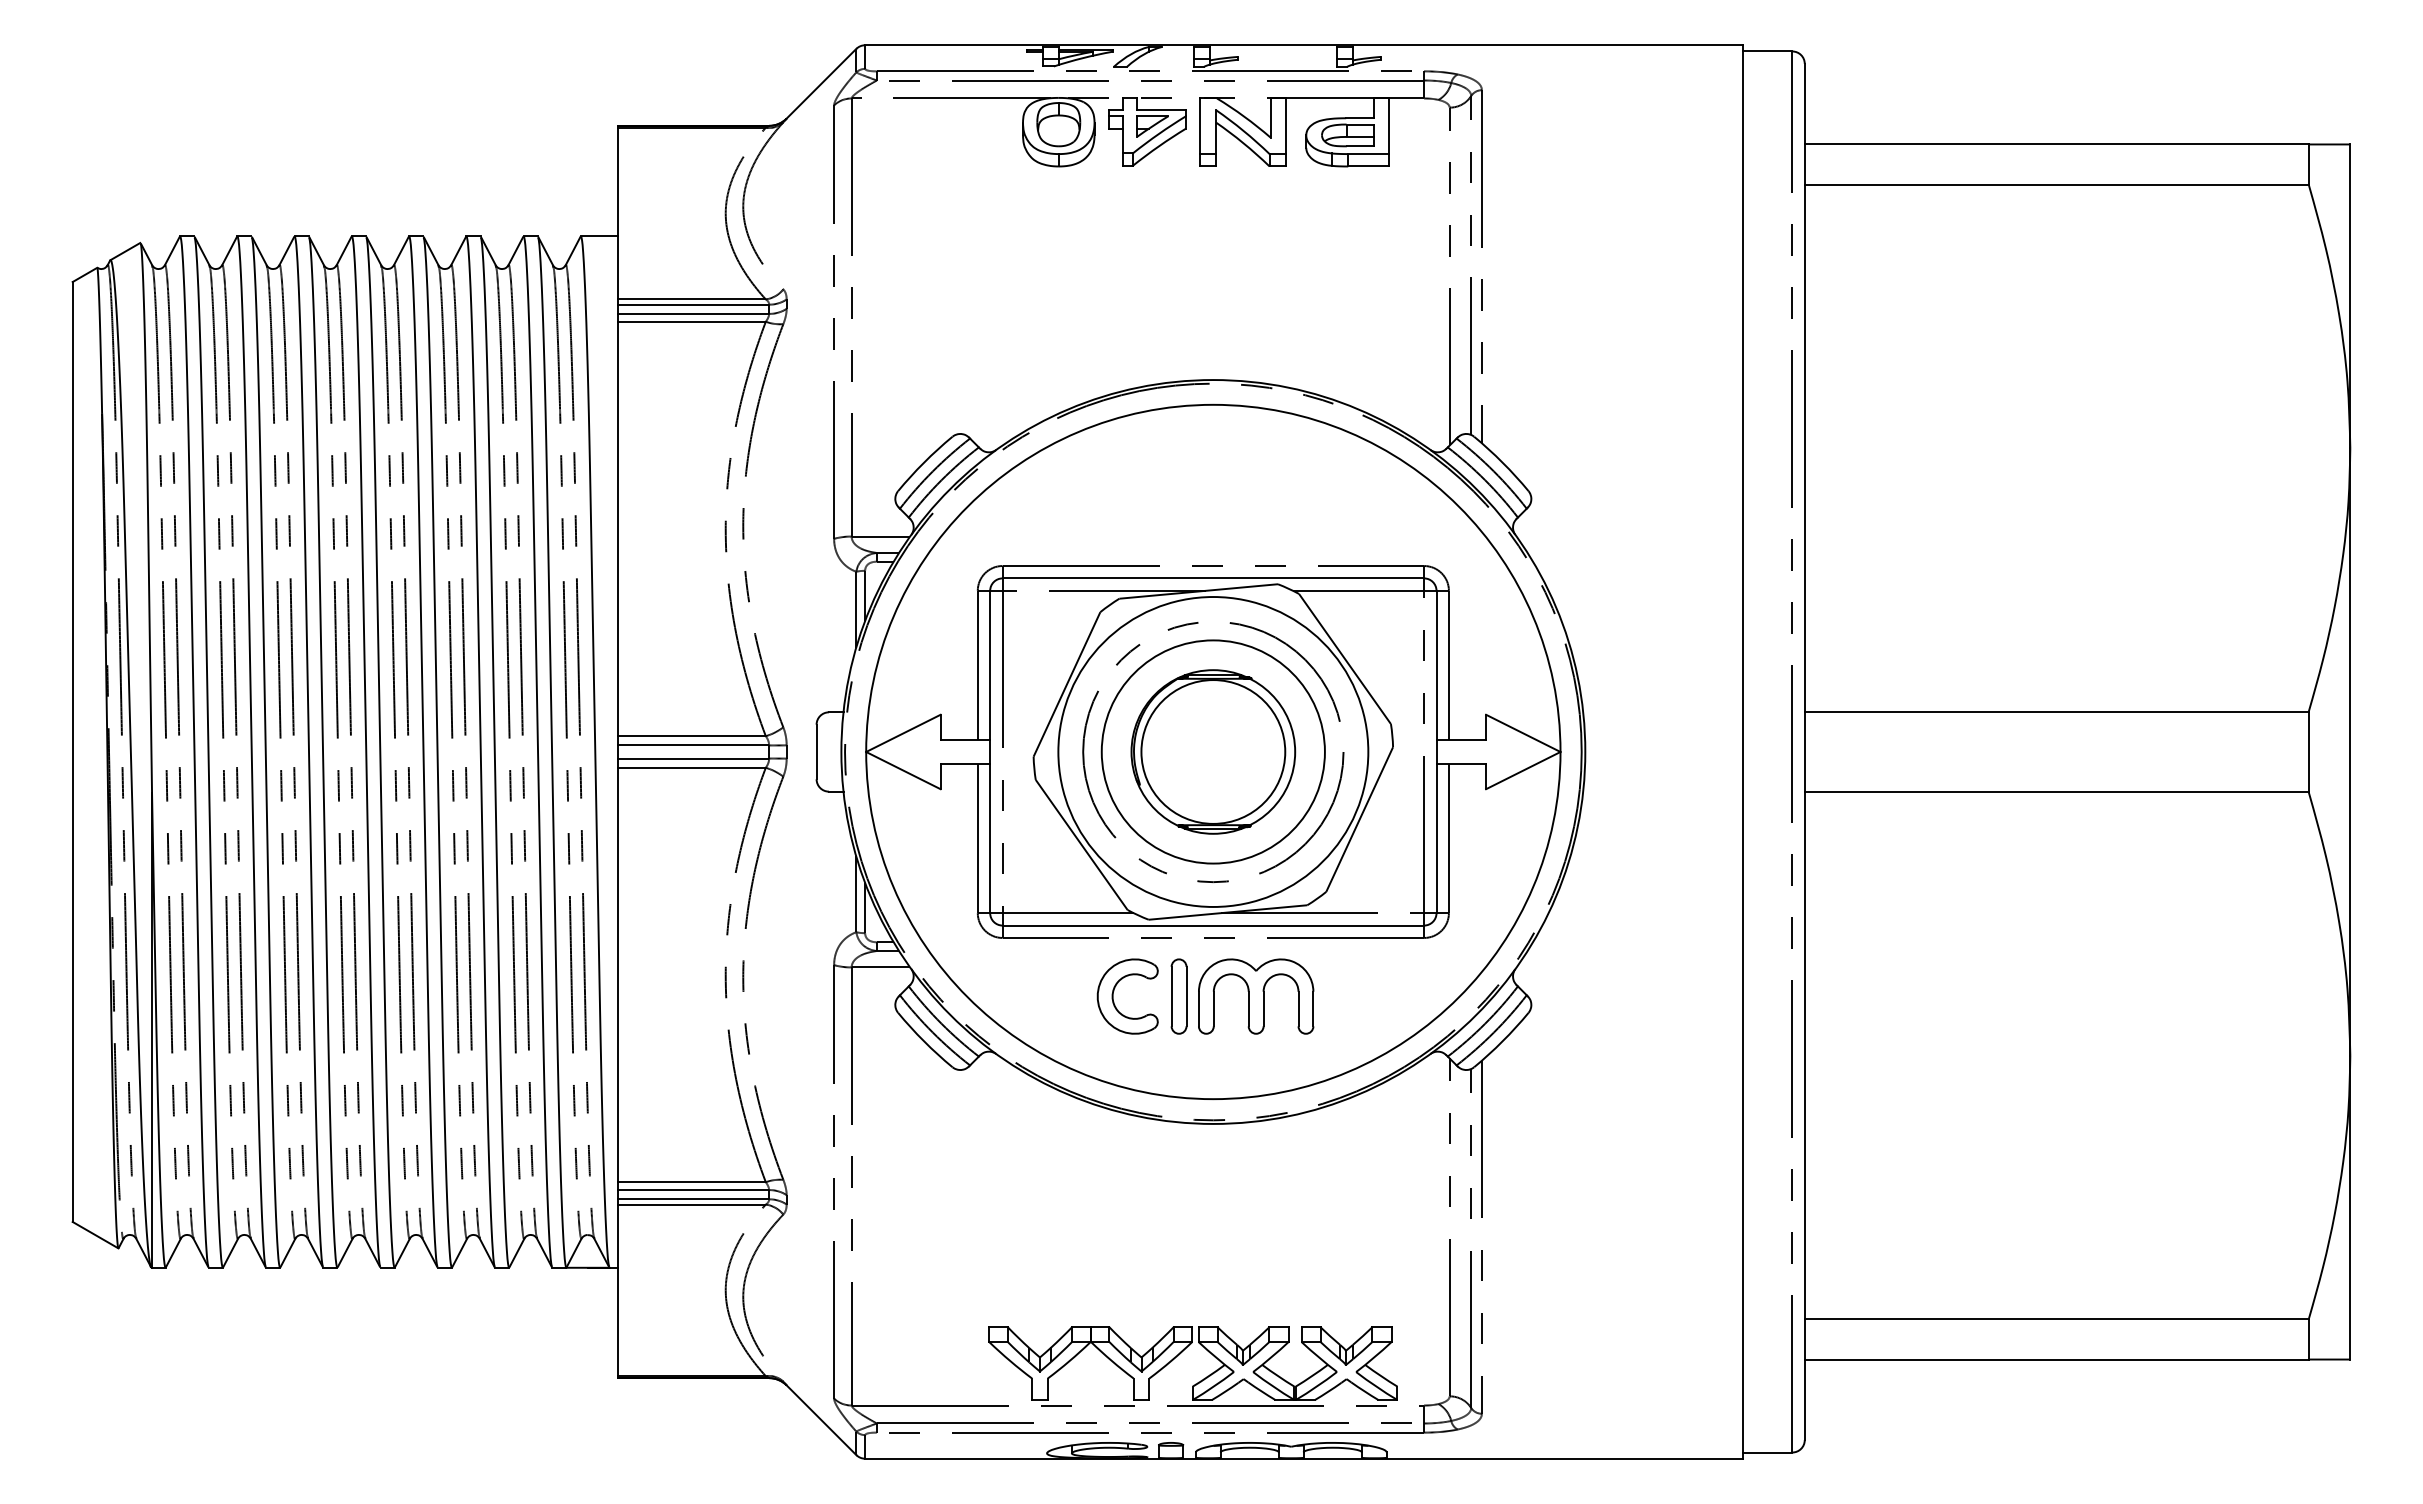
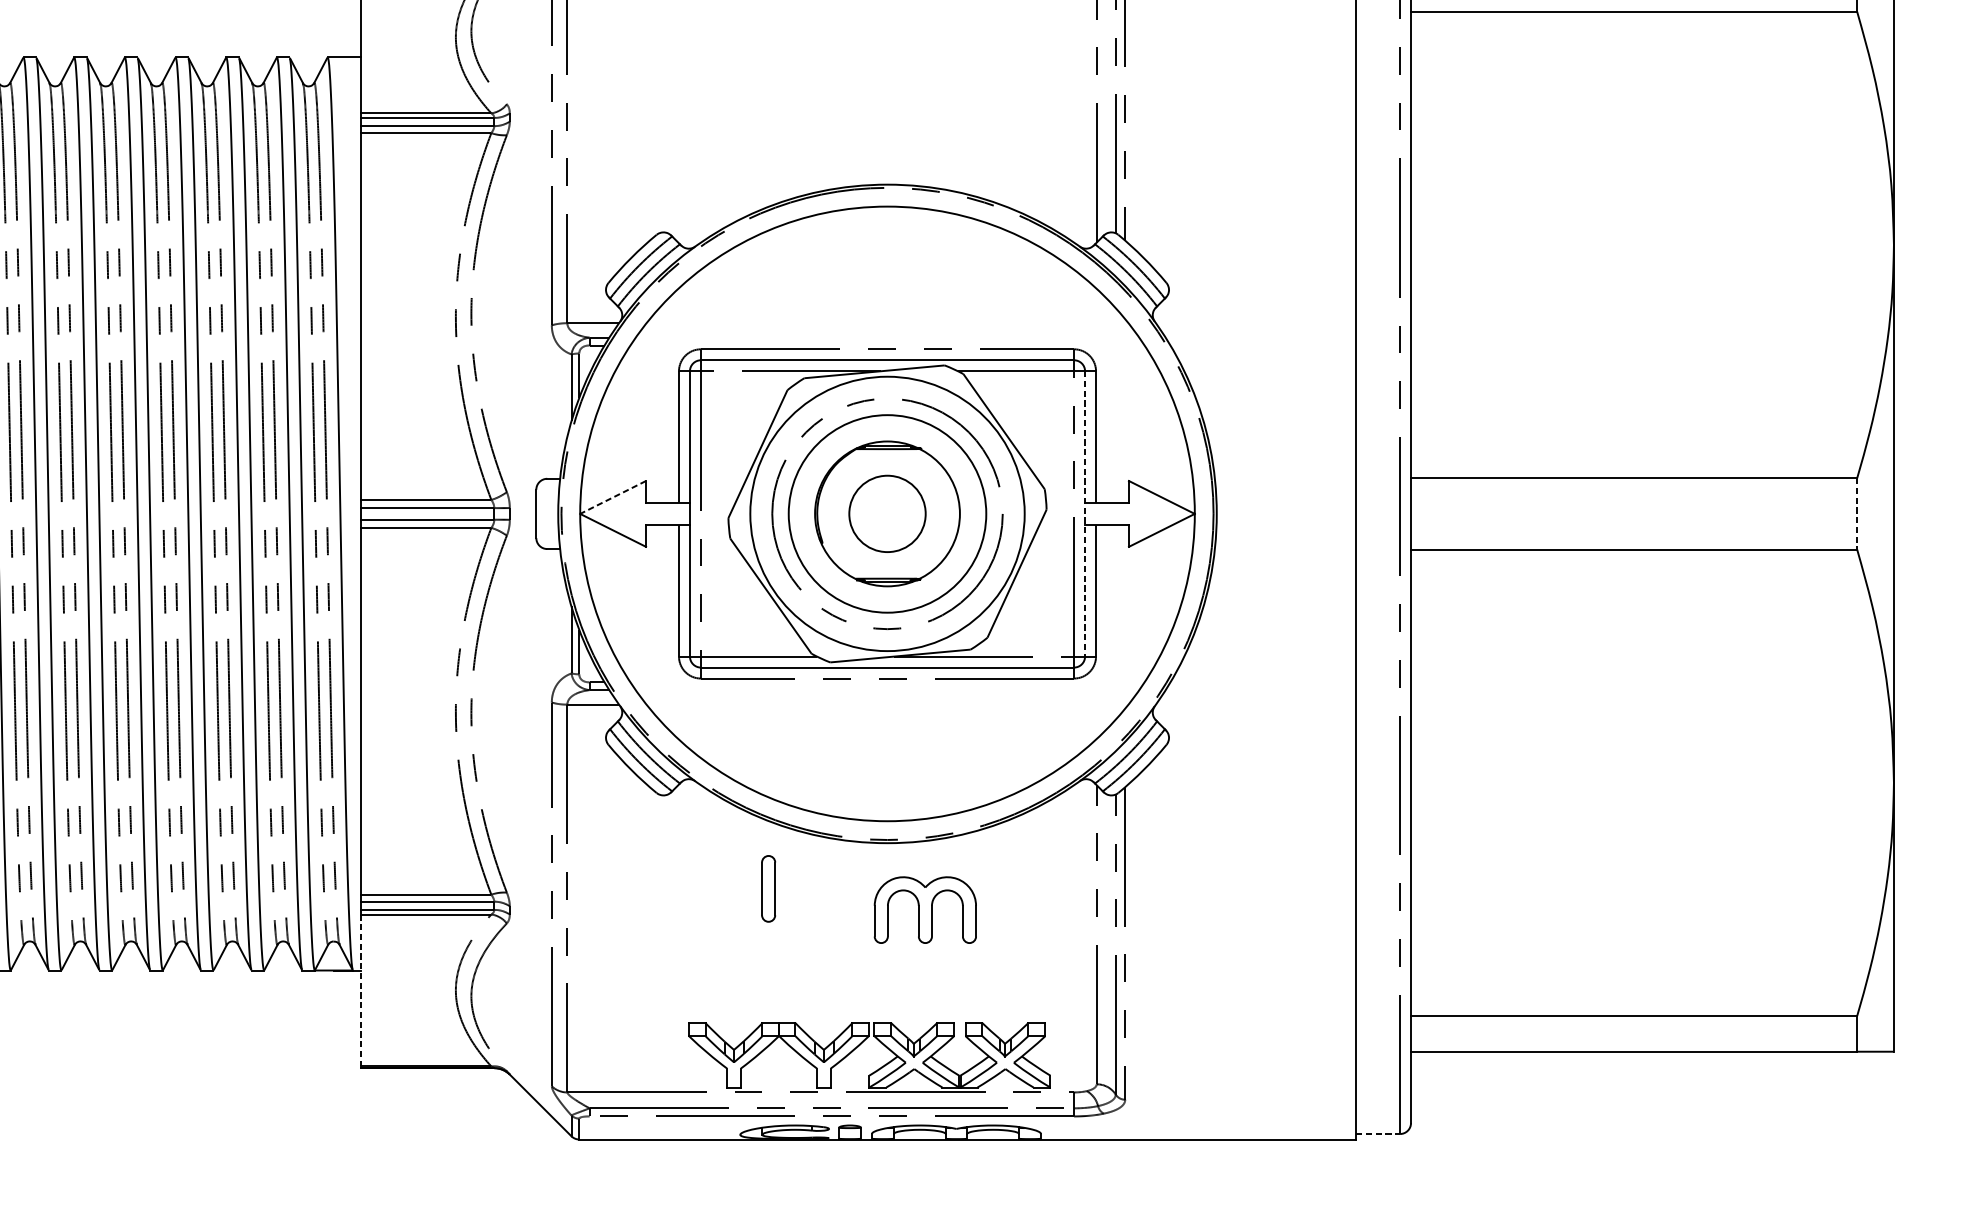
line: (903, 733) -> (613, 497), solid -> dashed
circle: (1213, 751) -> (887, 513), size x0.6
line: (1436, 752) -> (1085, 514), solid -> dashed
line: (2308, 752) -> (1856, 514), solid -> dashed
part: (1114, 991) -> (800, 725), removed
part: (1178, 996) -> (768, 888), moved
part: (1256, 996) -> (925, 910), moved
line: (618, 1290) -> (360, 990), solid -> dashed
line: (1767, 1452) -> (1378, 1134), solid -> dashed

